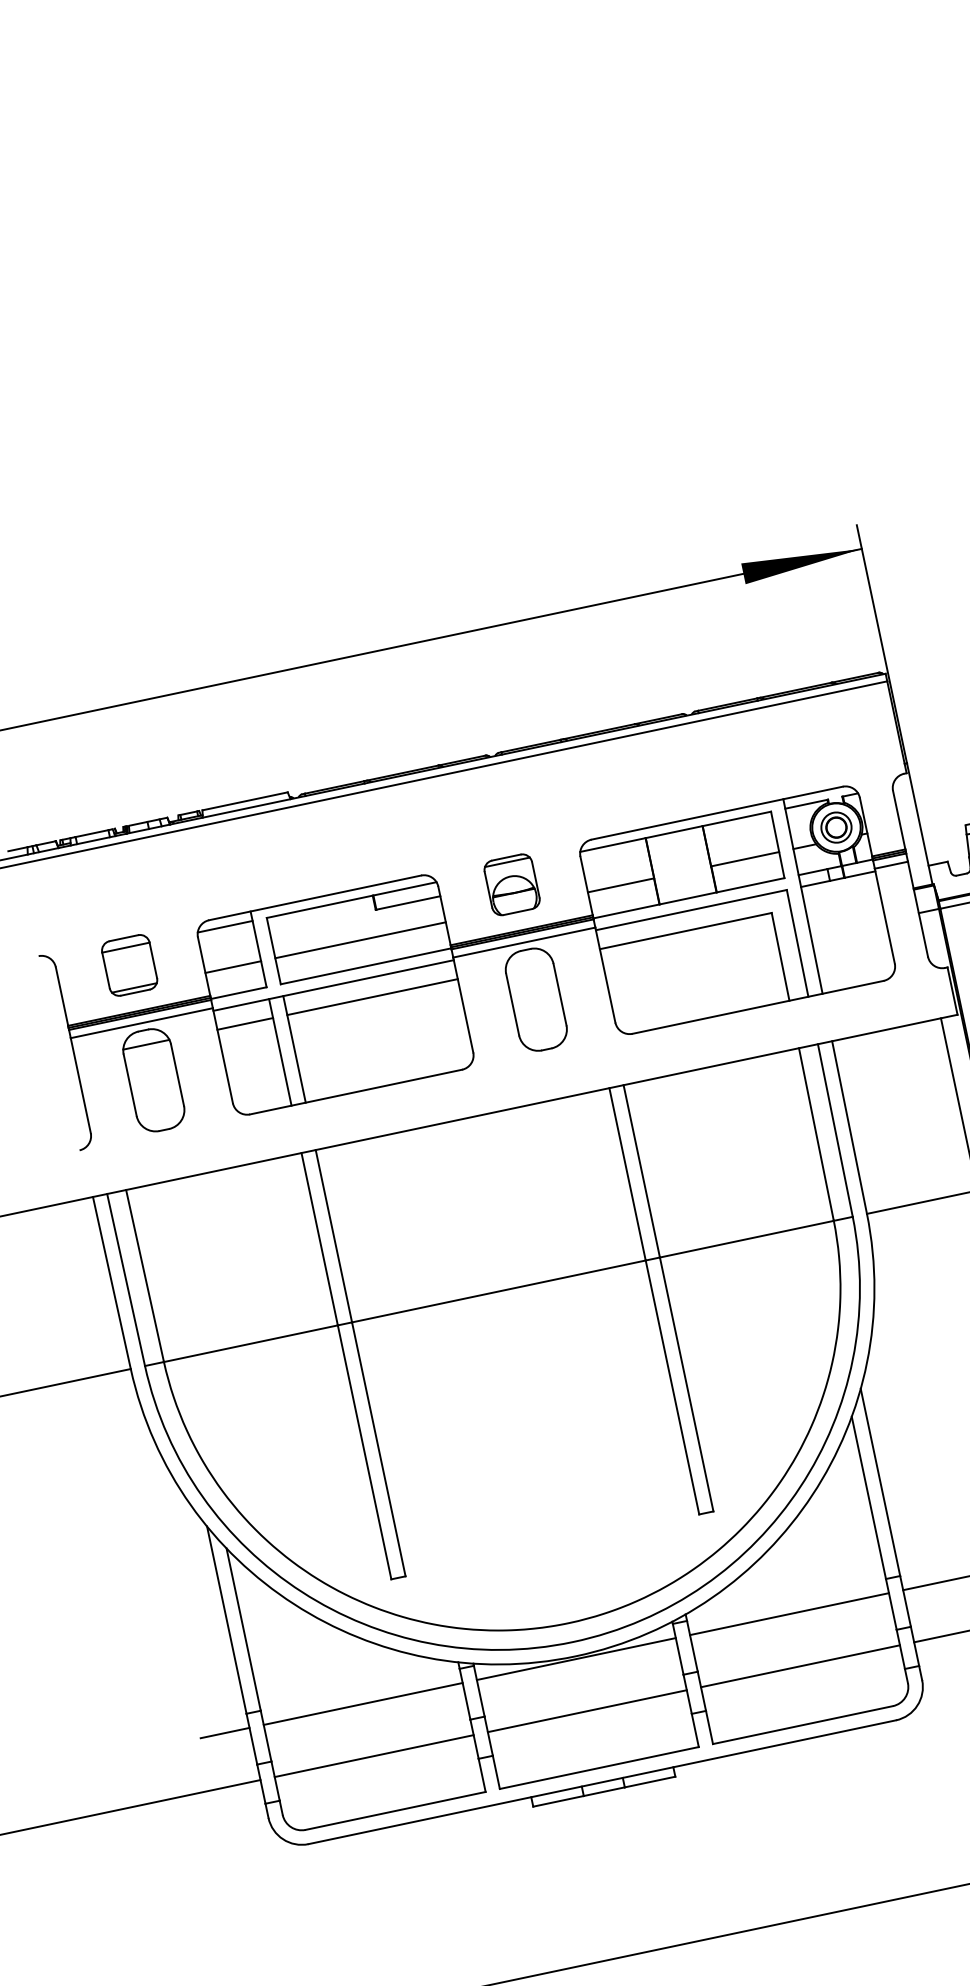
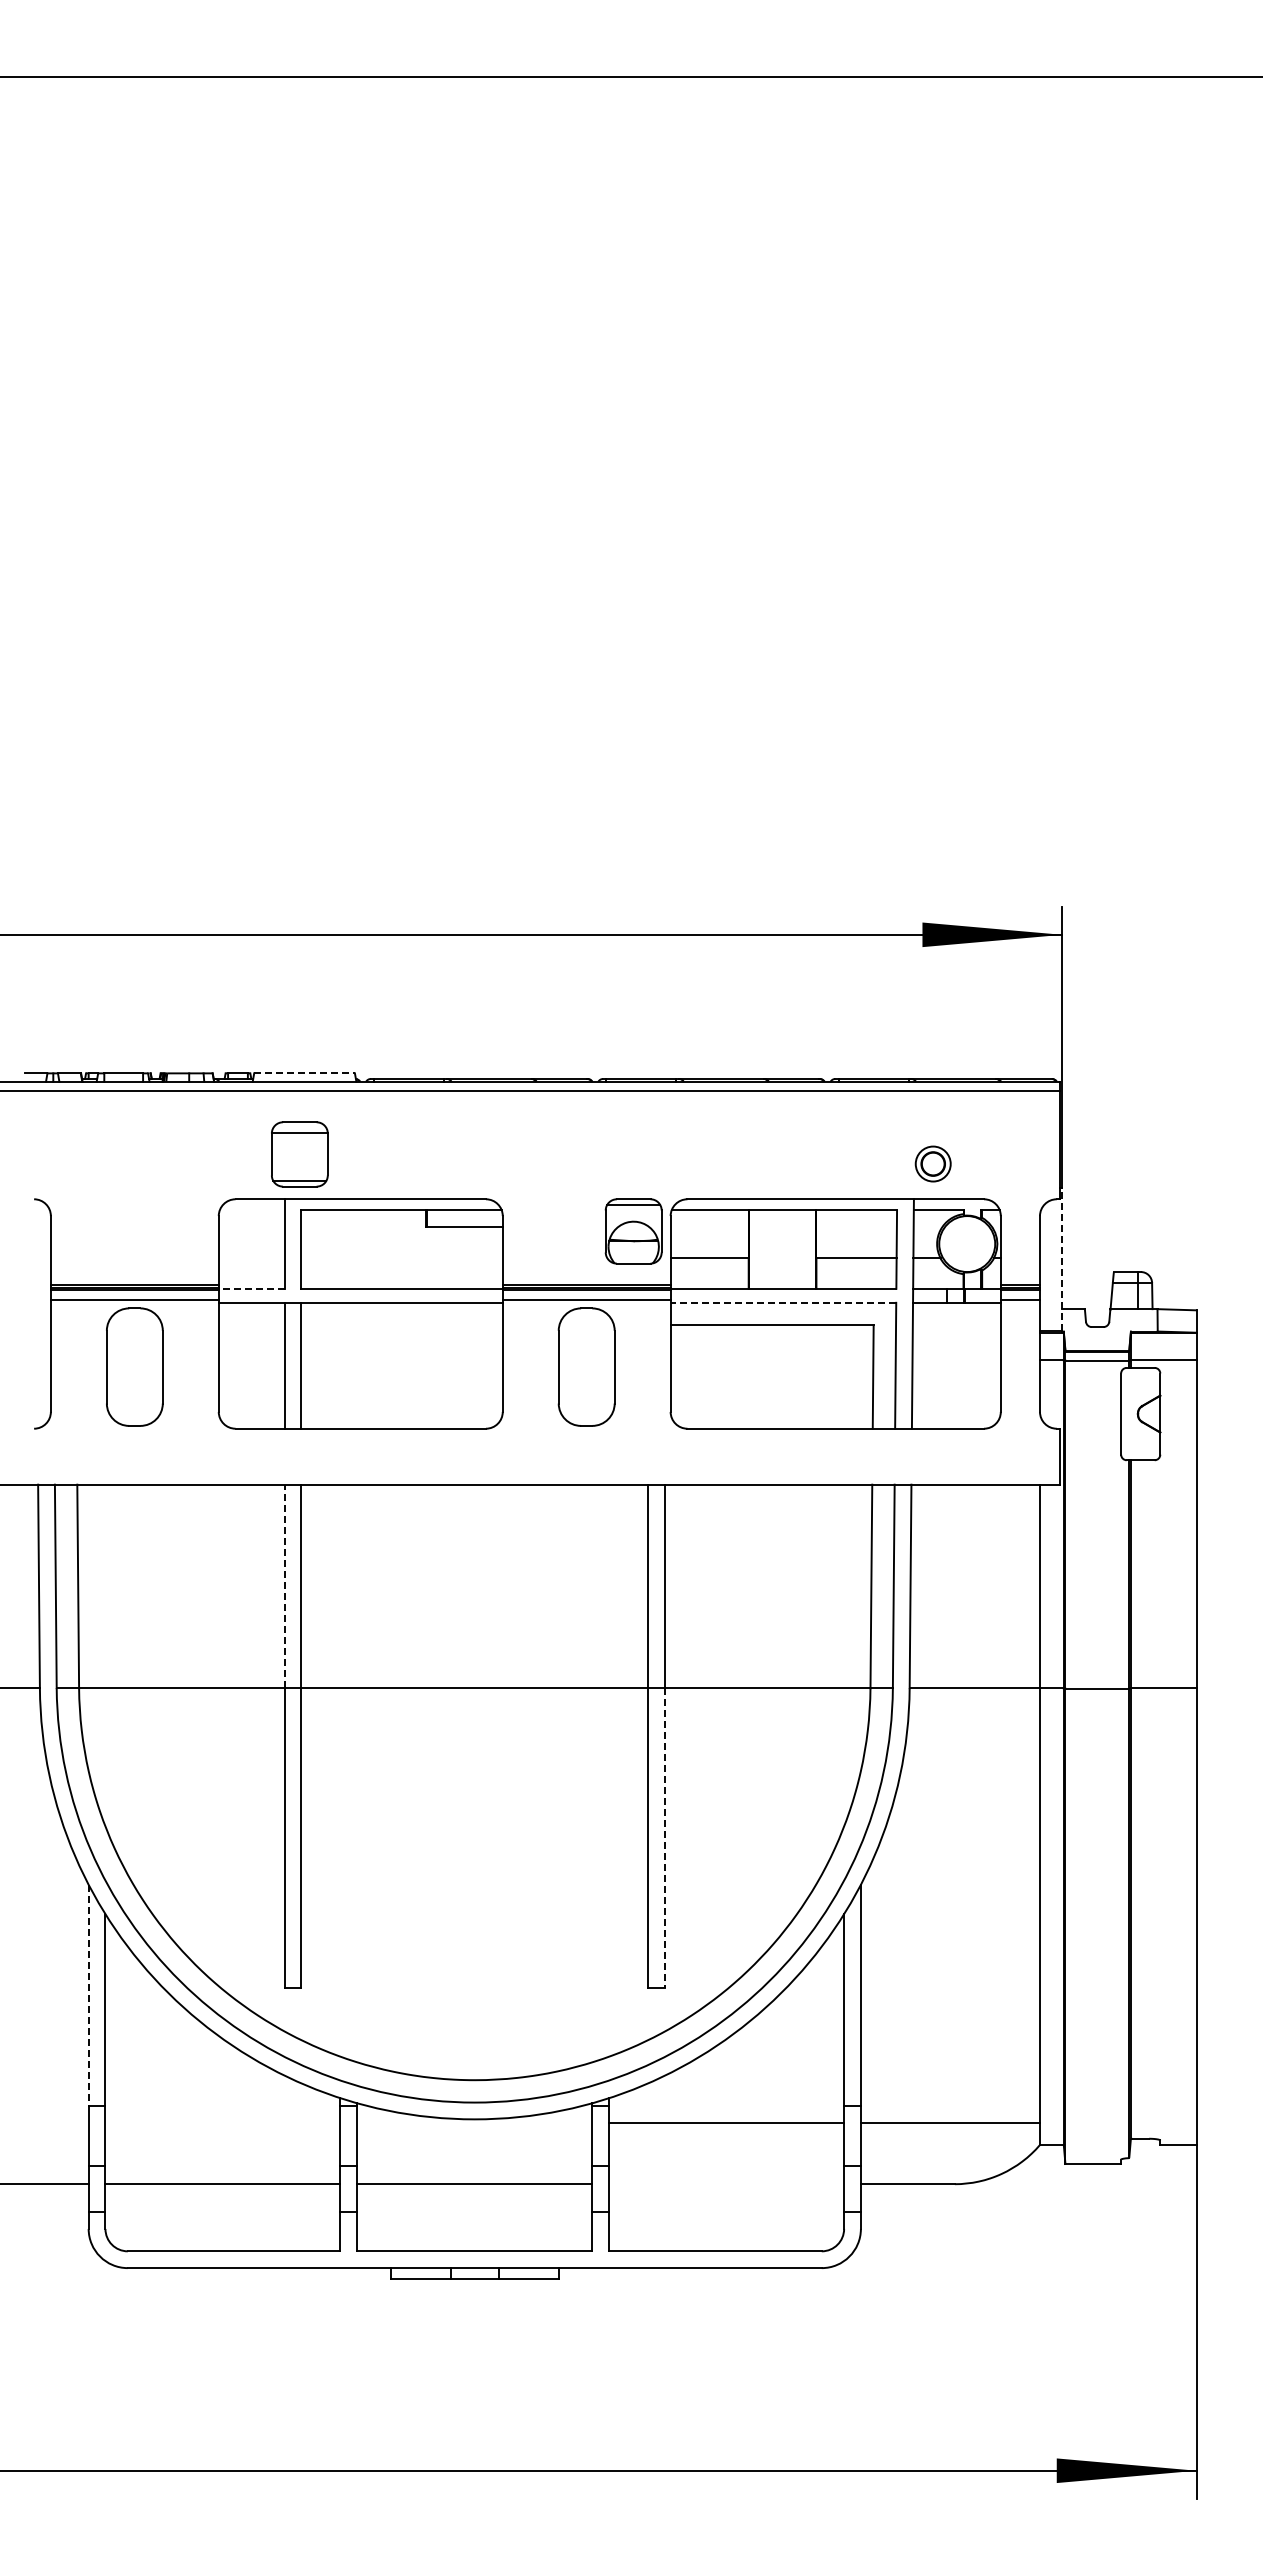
line: (245, 801) -> (305, 1073), solid -> dashed
line: (919, 823) -> (1062, 1259), solid -> dashed
part: (835, 827) -> (932, 1163), moved
part: (511, 884) -> (633, 1231), moved
line: (691, 909) -> (783, 1302), solid -> dashed
line: (224, 926) -> (251, 1210), removed
line: (360, 940) -> (401, 1258), removed
part: (129, 965) -> (299, 1154), moved
line: (233, 967) -> (251, 1258), removed
line: (238, 992) -> (251, 1288), solid -> dashed
line: (372, 997) -> (401, 1325), removed
line: (245, 1024) -> (251, 1325), removed
line: (146, 1045) -> (134, 1325), removed
line: (319, 1239) -> (284, 1586), solid -> dashed
line: (687, 1384) -> (665, 1838), solid -> dashed
line: (226, 1620) -> (88, 1995), solid -> dashed
line: (576, 1659) -> (474, 2122), removed
line: (800, 1666) -> (726, 2184), removed
line: (362, 1703) -> (222, 2122), removed
line: (224, 1733) -> (59, 2122), removed

